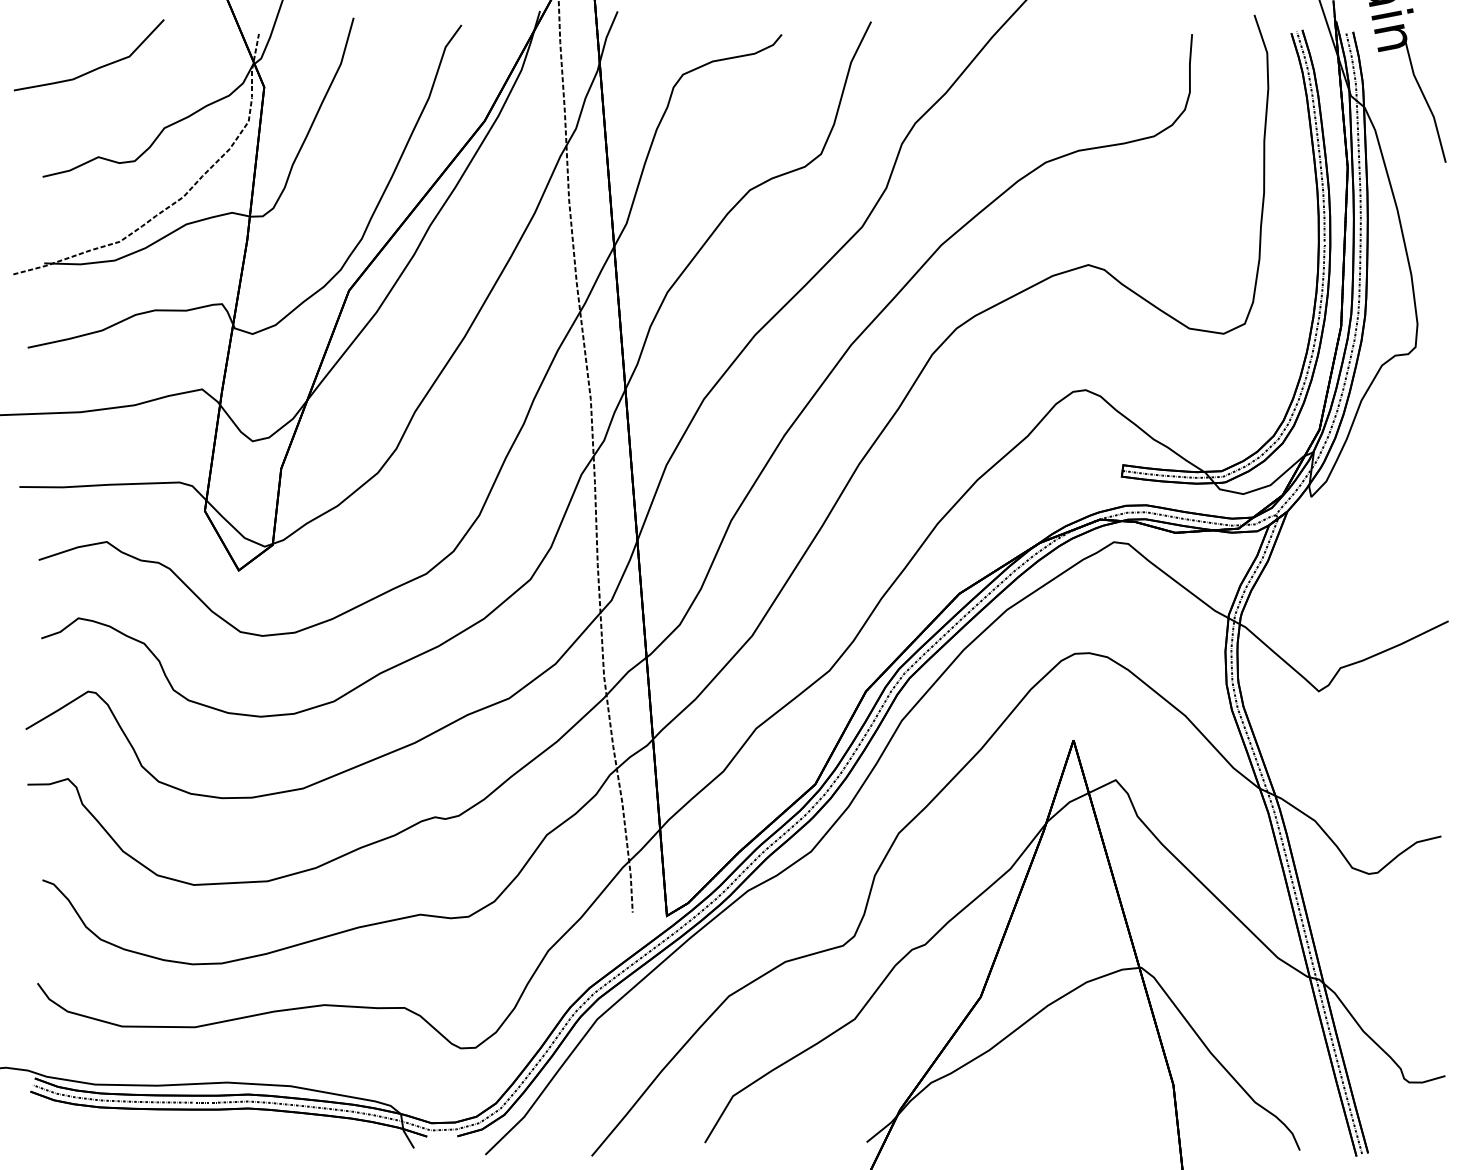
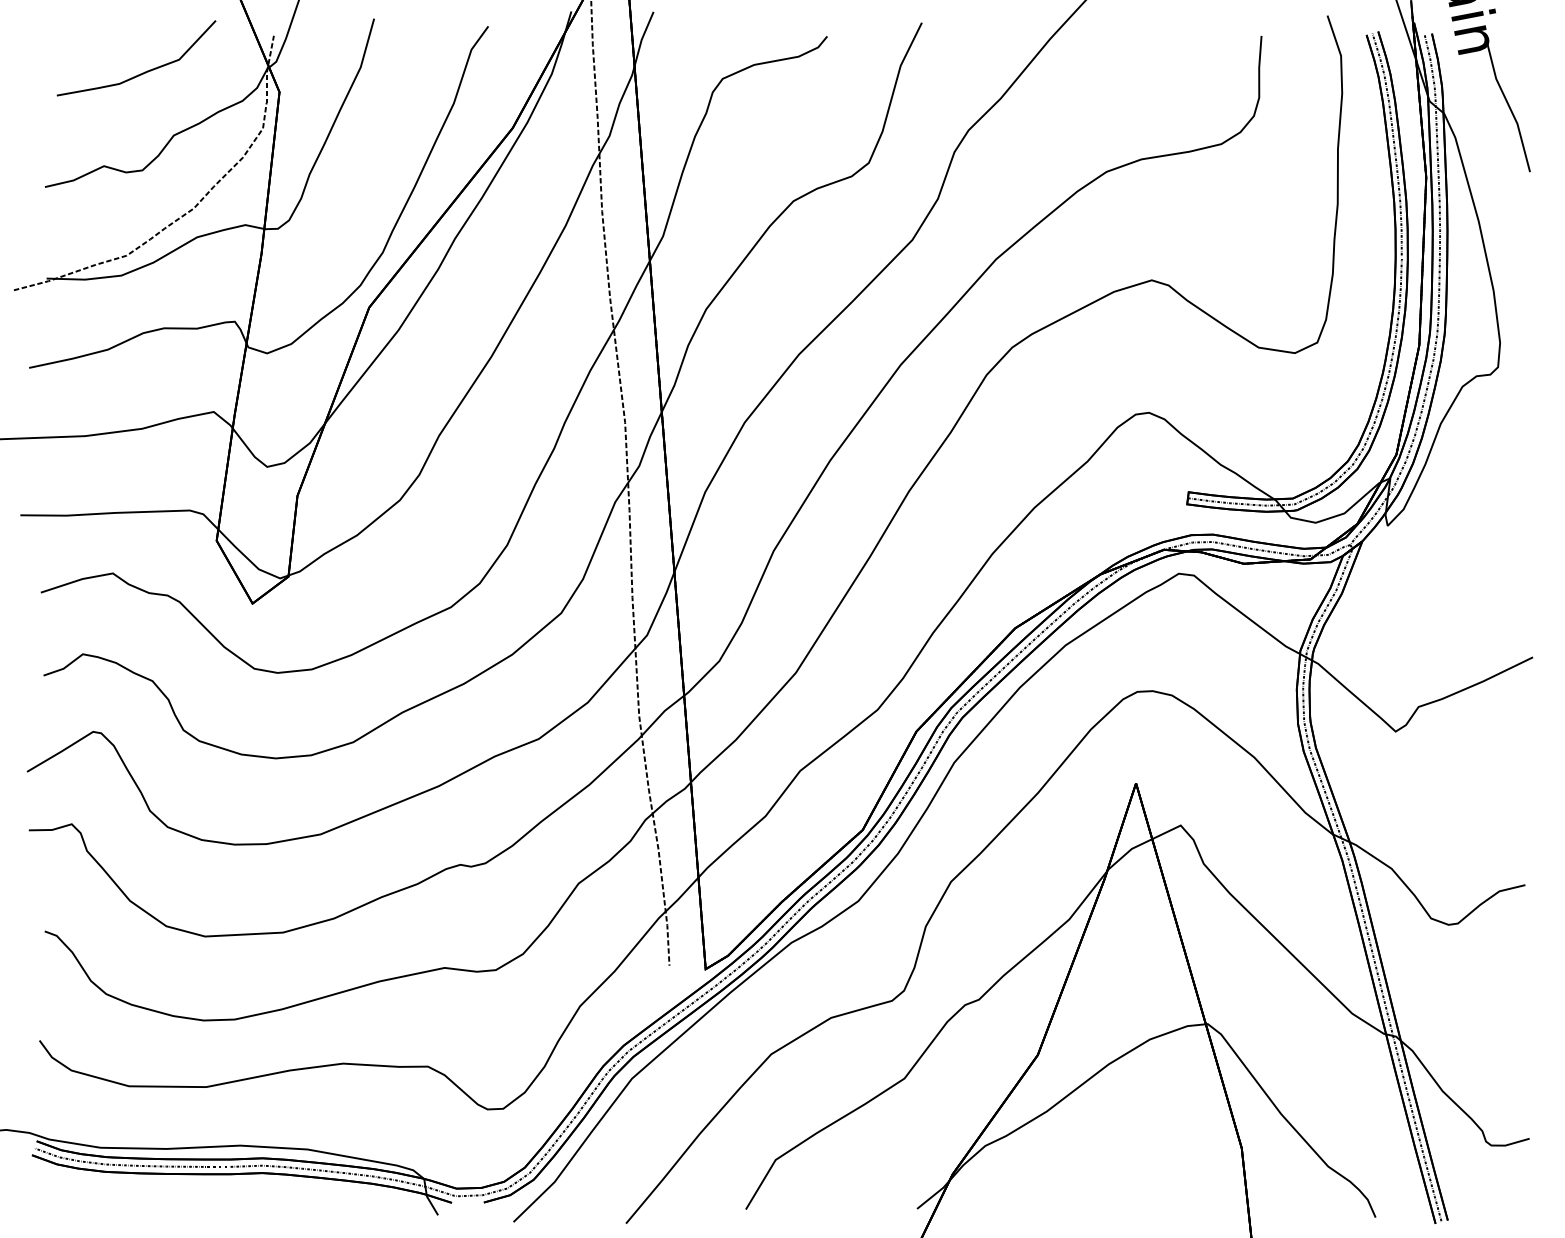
curve: (92, 69) -> (140, 73), moved

